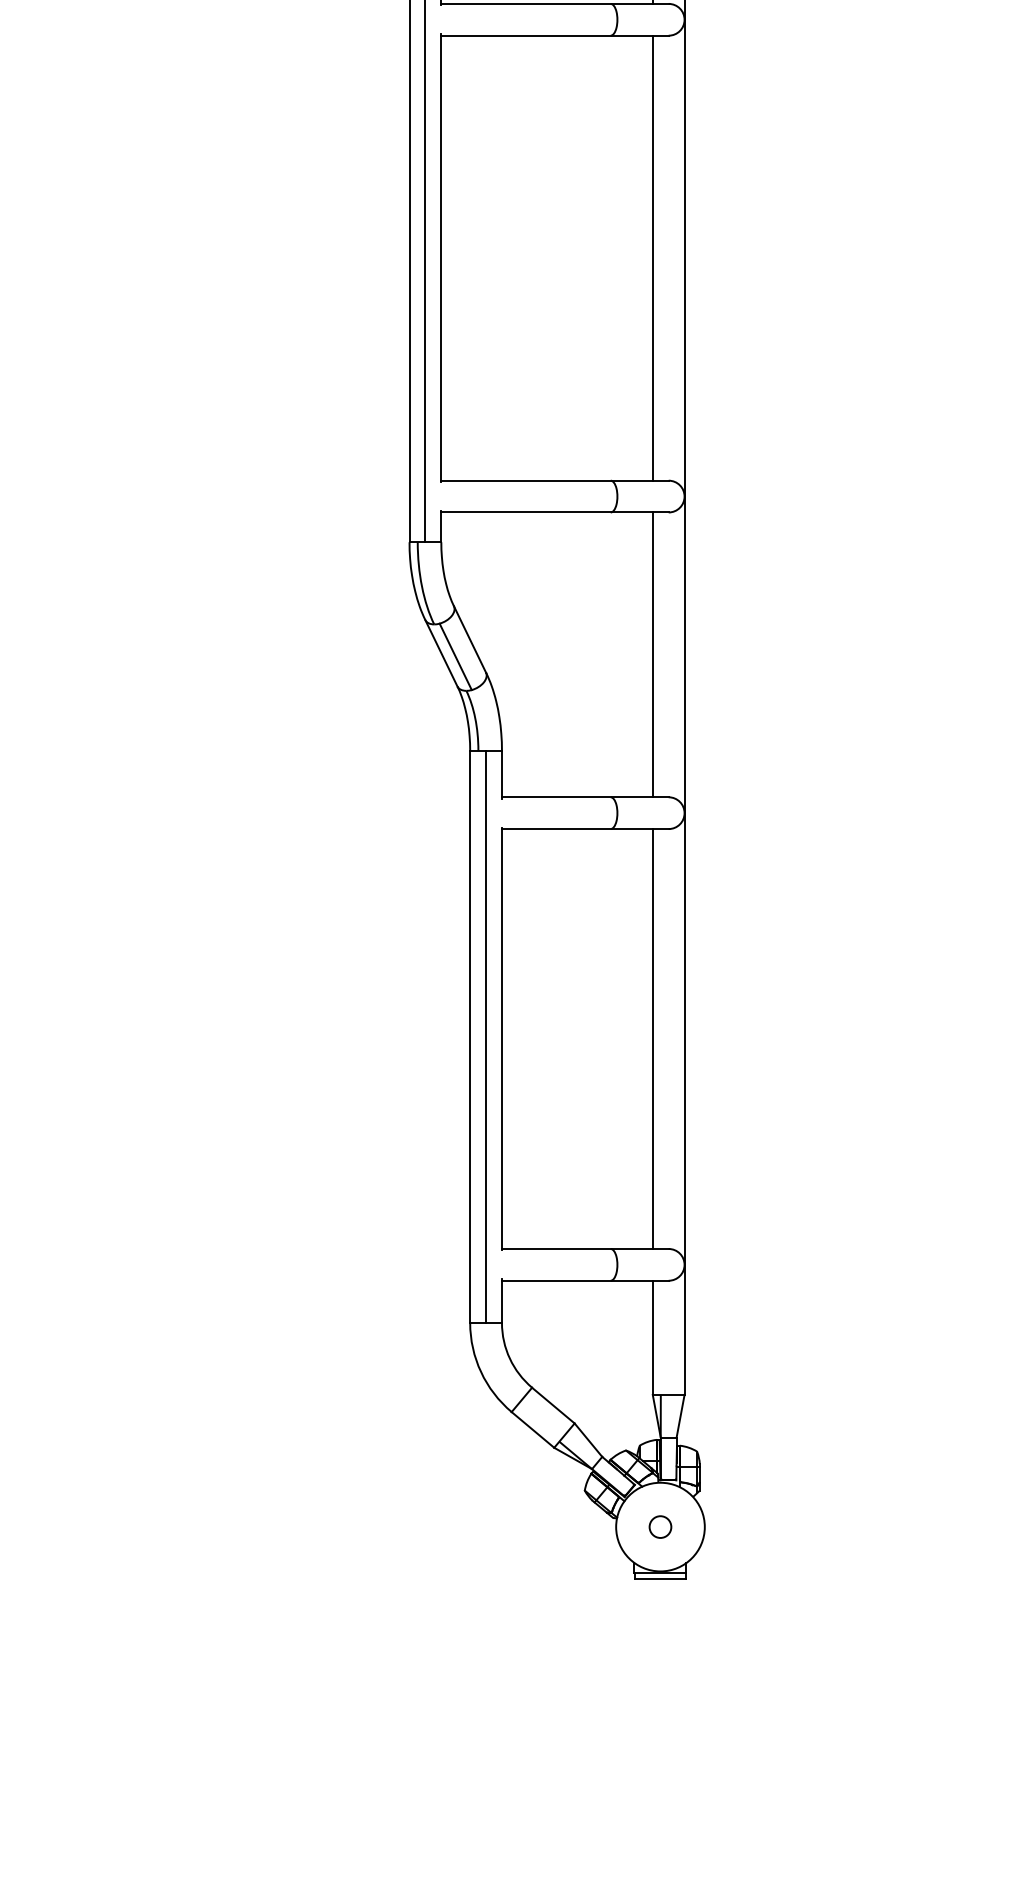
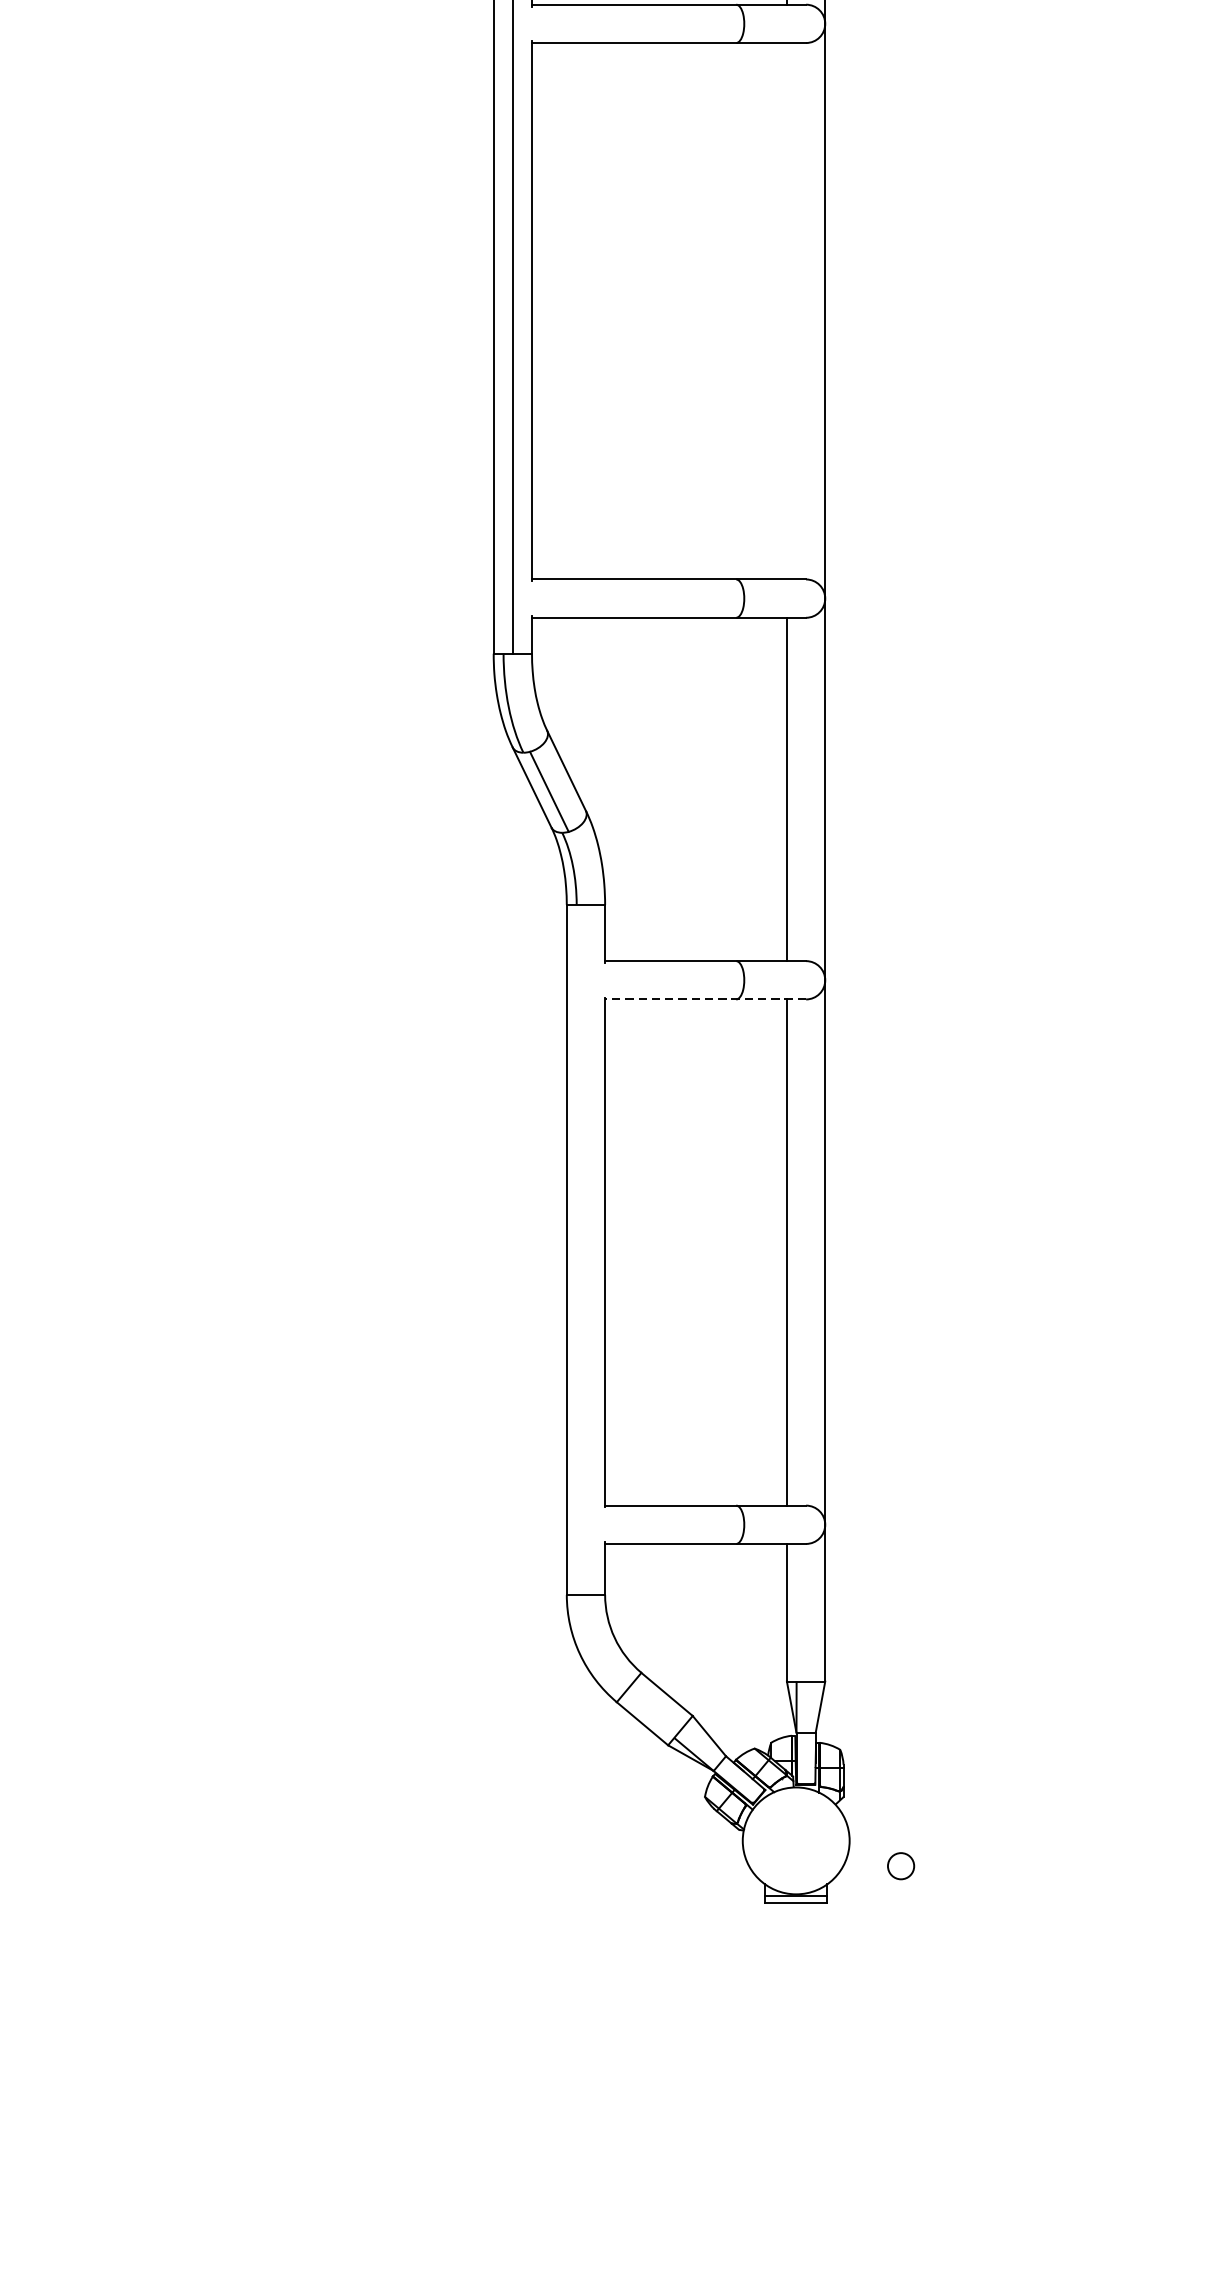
line: (652, 257) -> (786, 310), removed
line: (584, 829) -> (704, 999), solid -> dashed
line: (486, 1036) -> (586, 1249), removed
circle: (660, 1526) -> (901, 1865), moved

